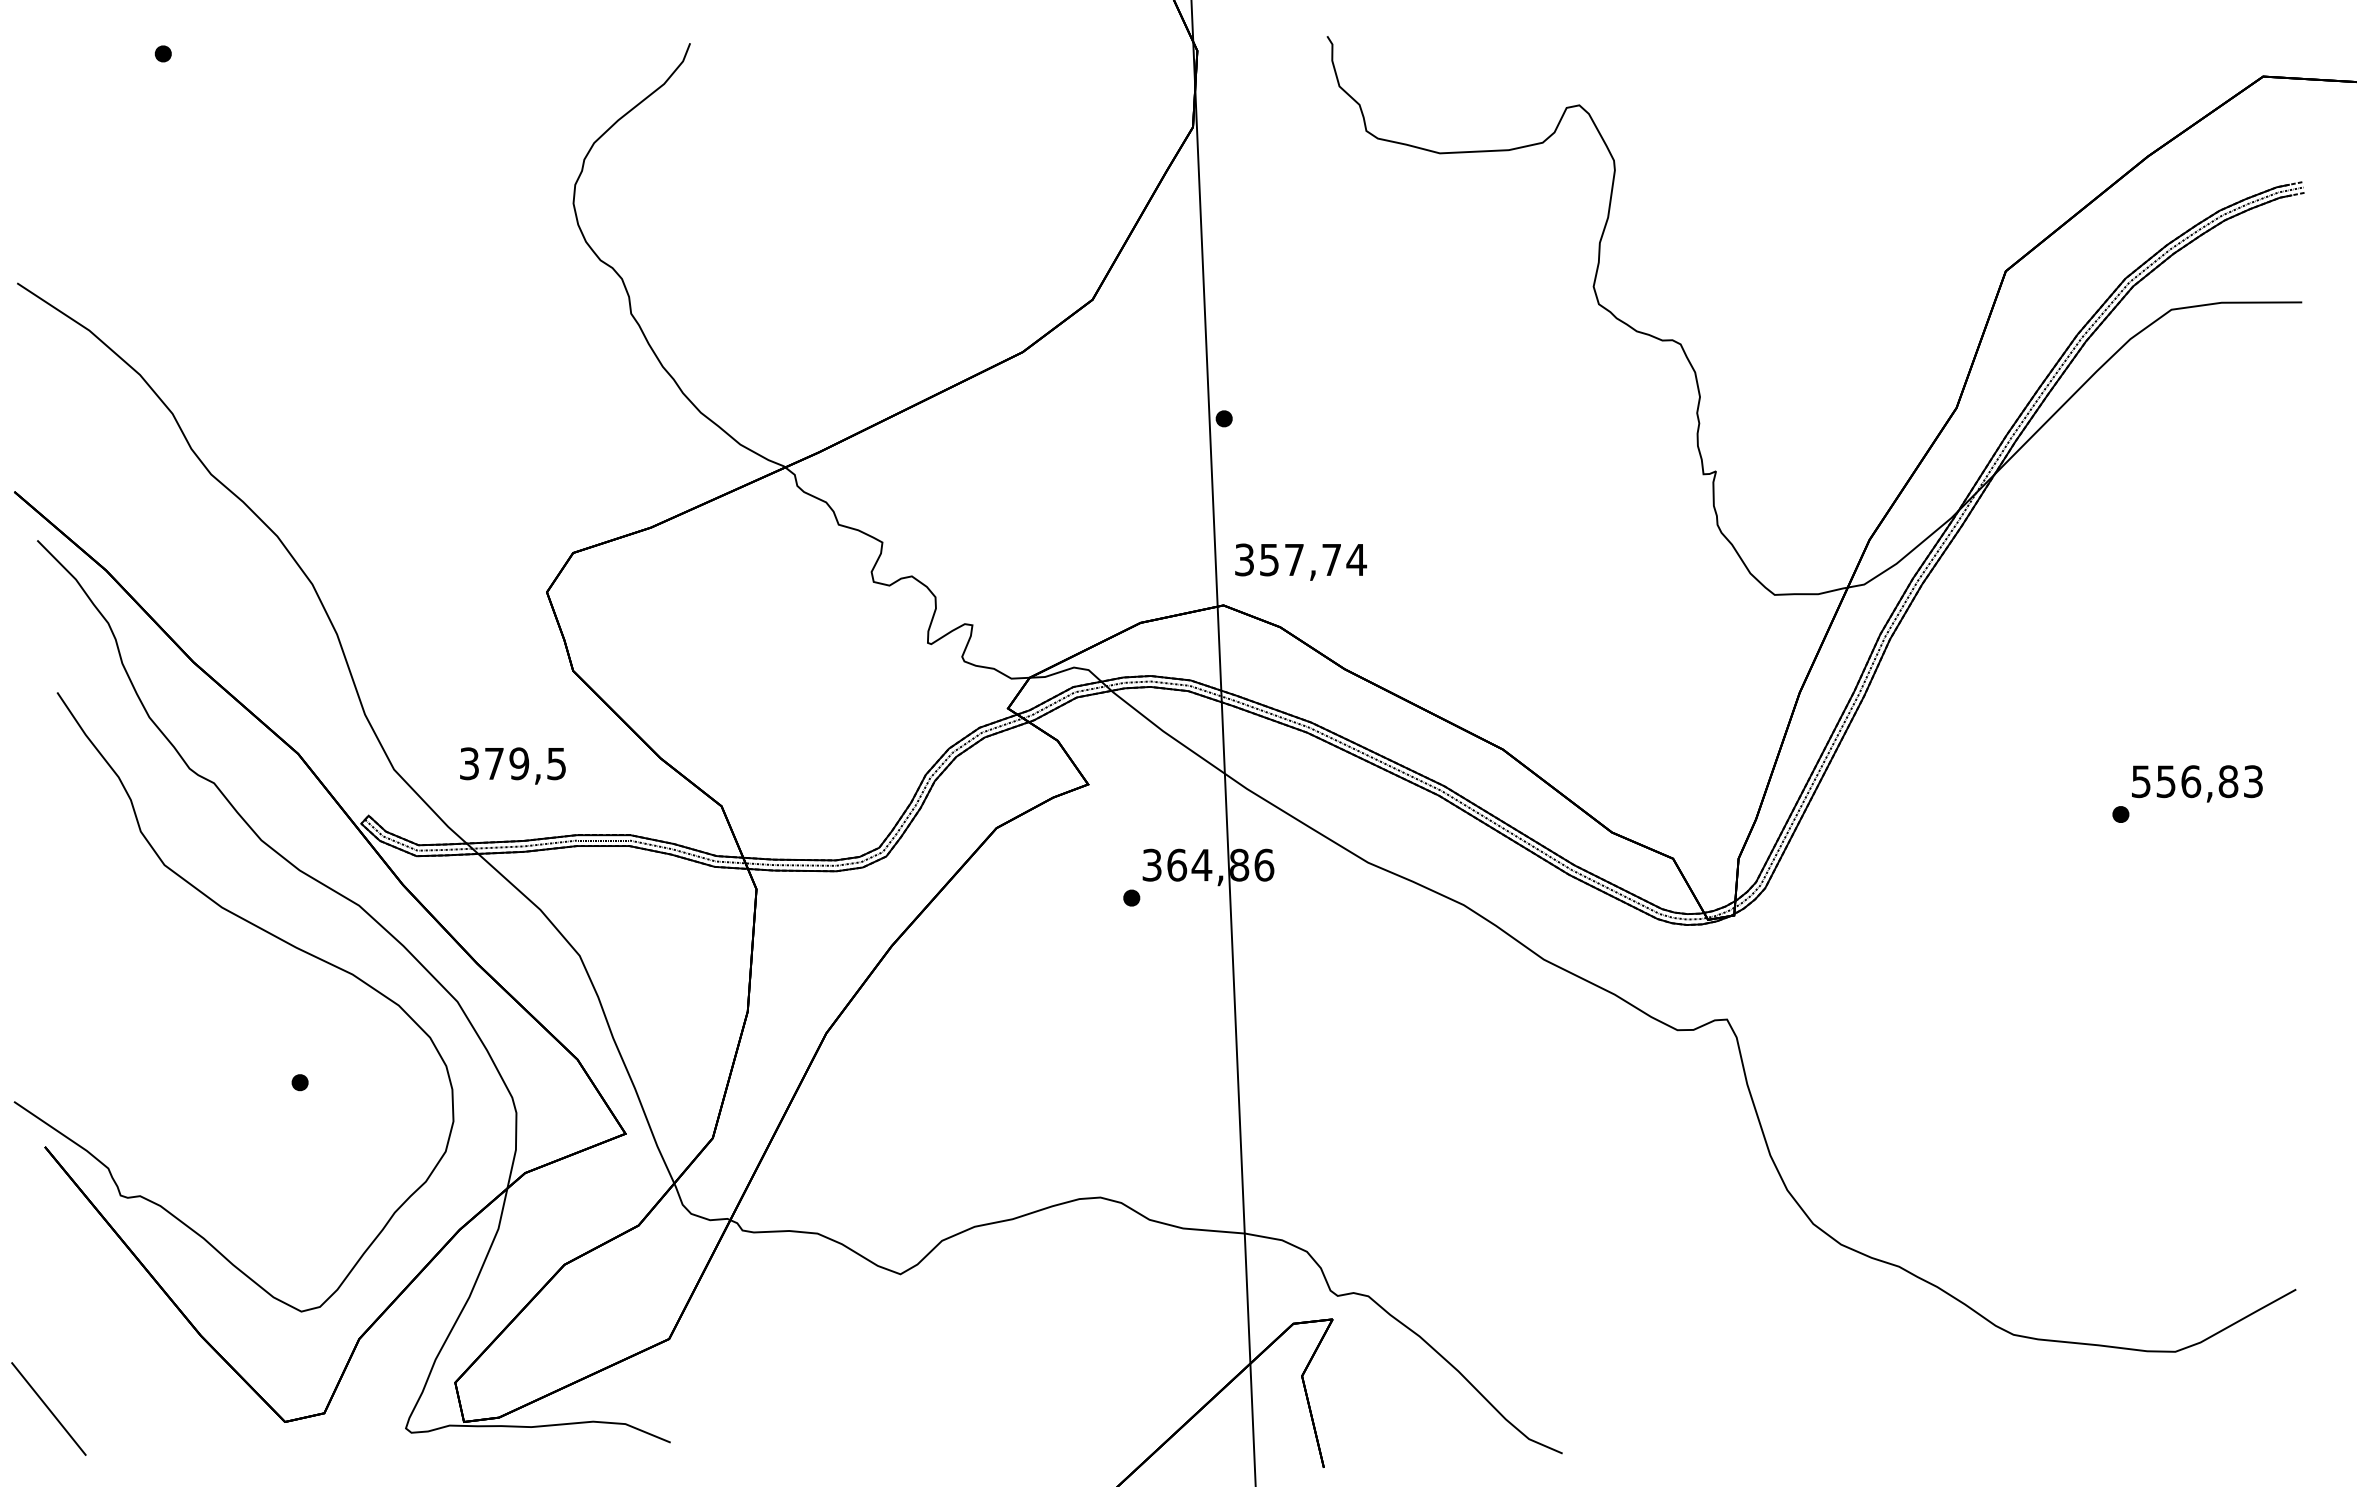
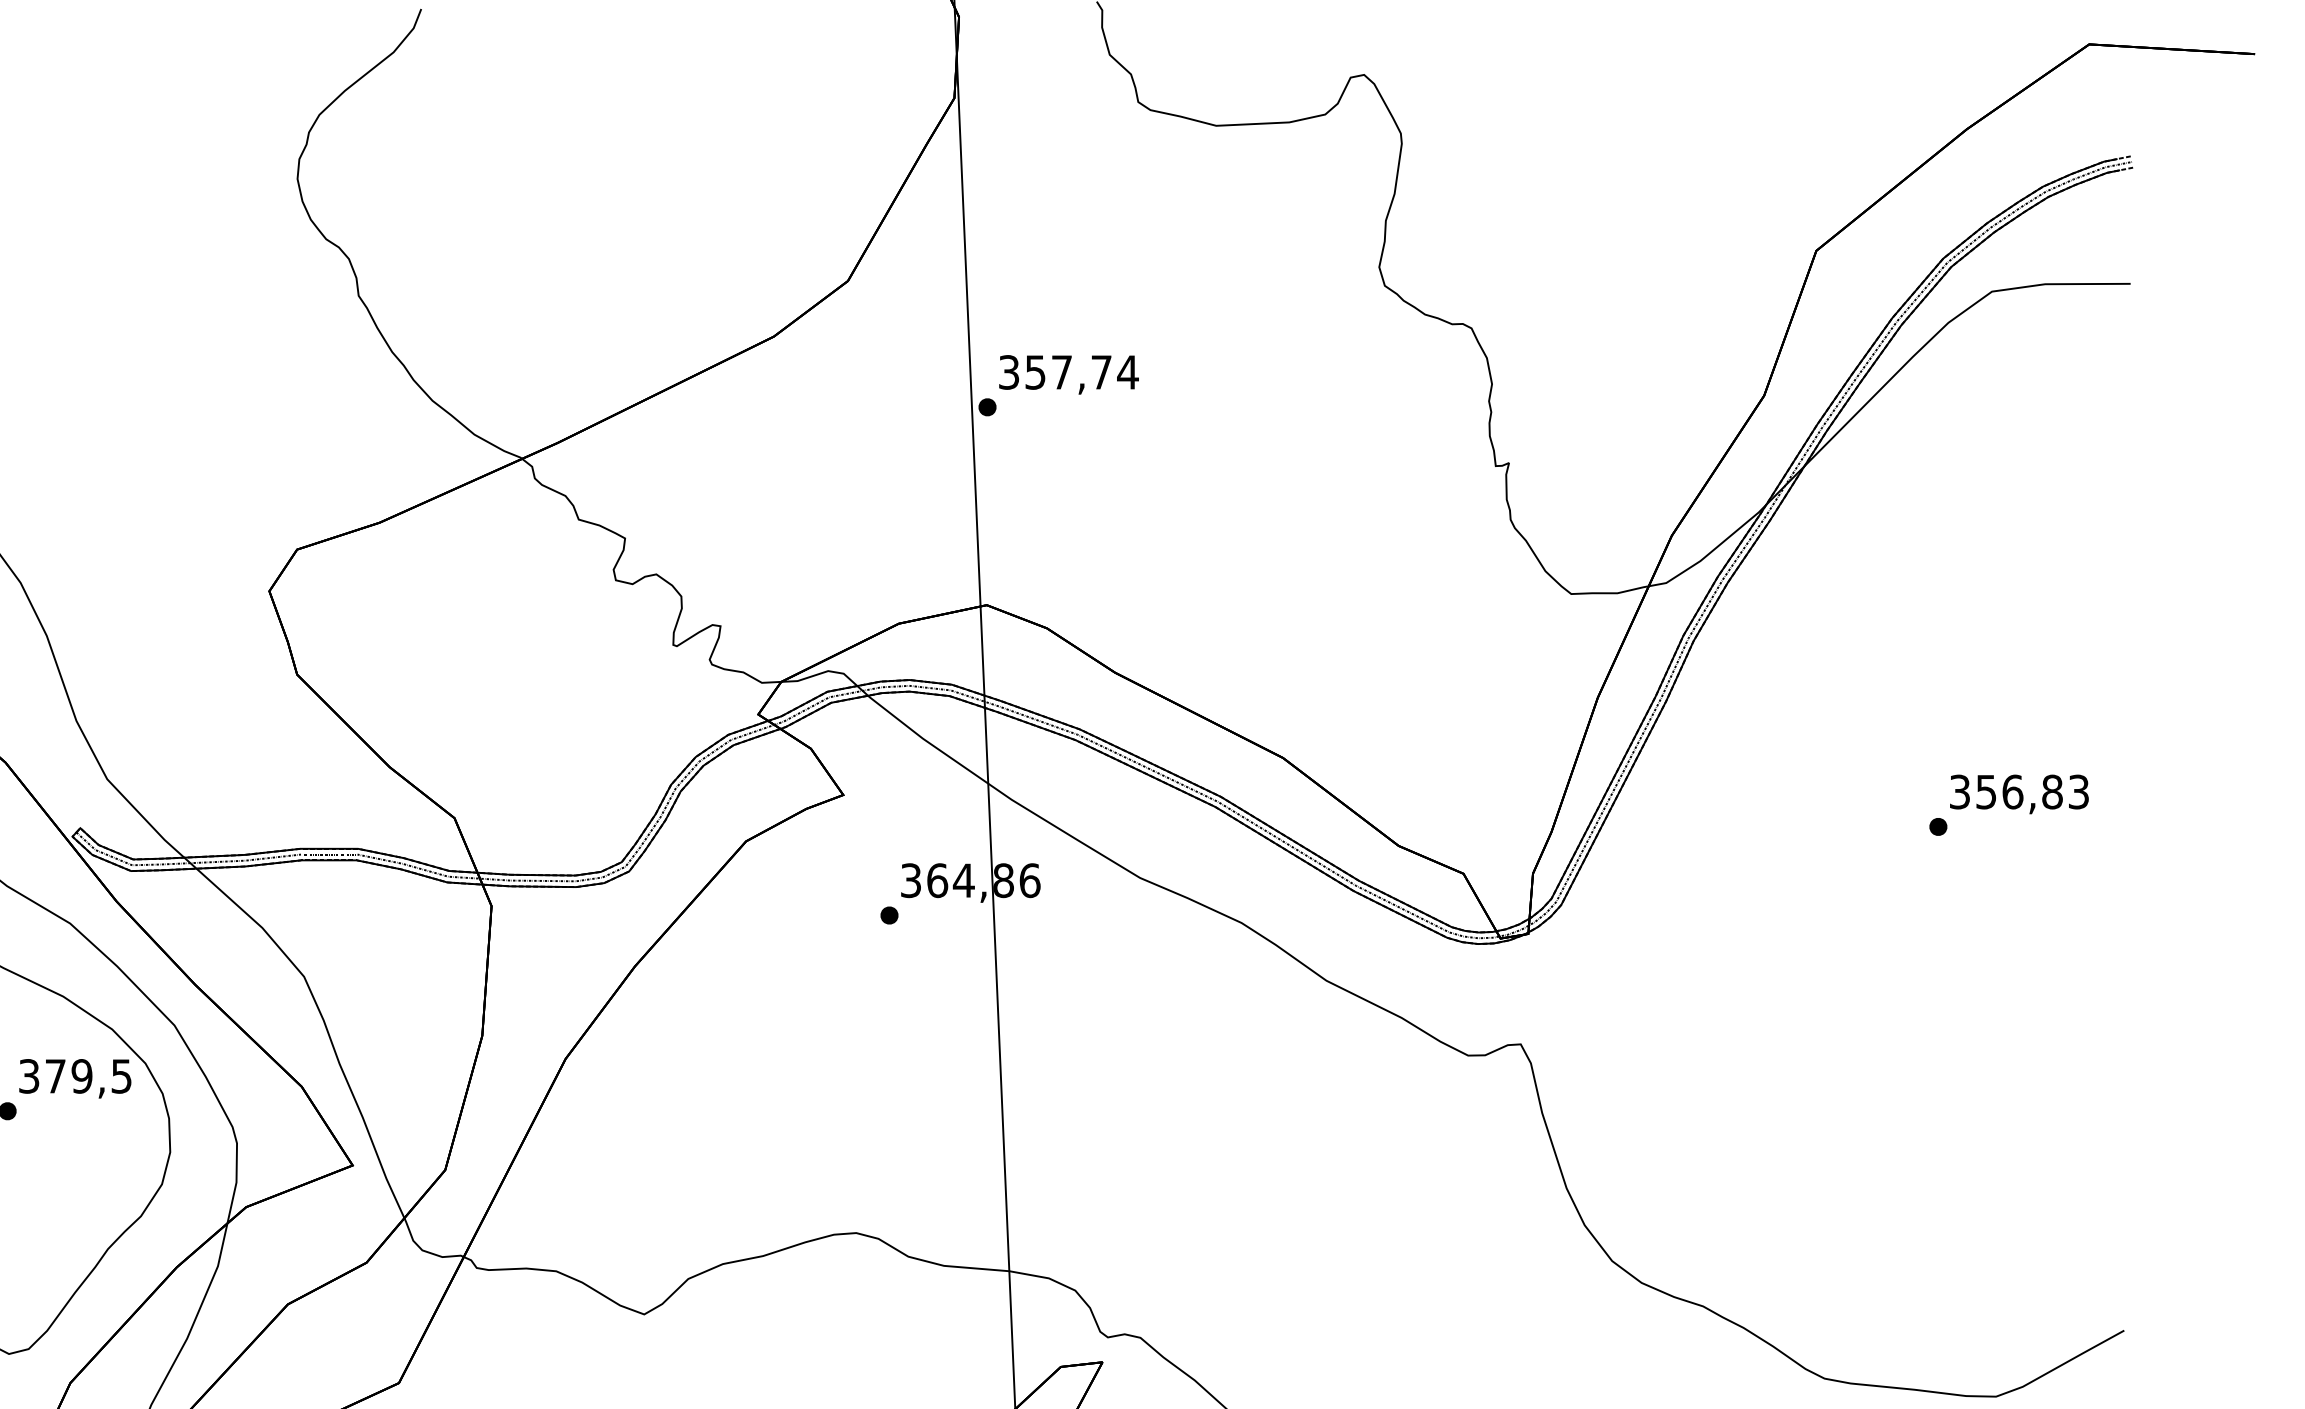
text: (1300, 561) -> (1068, 374), moved
text: (512, 765) -> (74, 1078), moved
text: (2141, 781) -> (1960, 791), 556,83 -> 356,83

